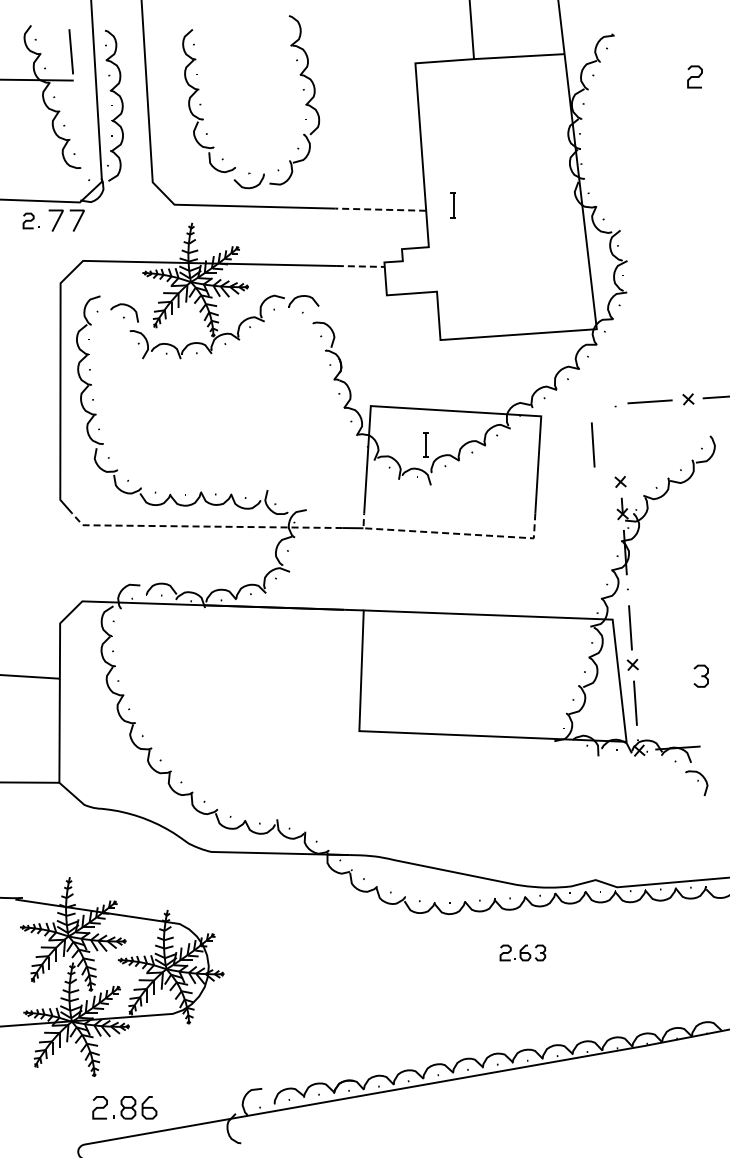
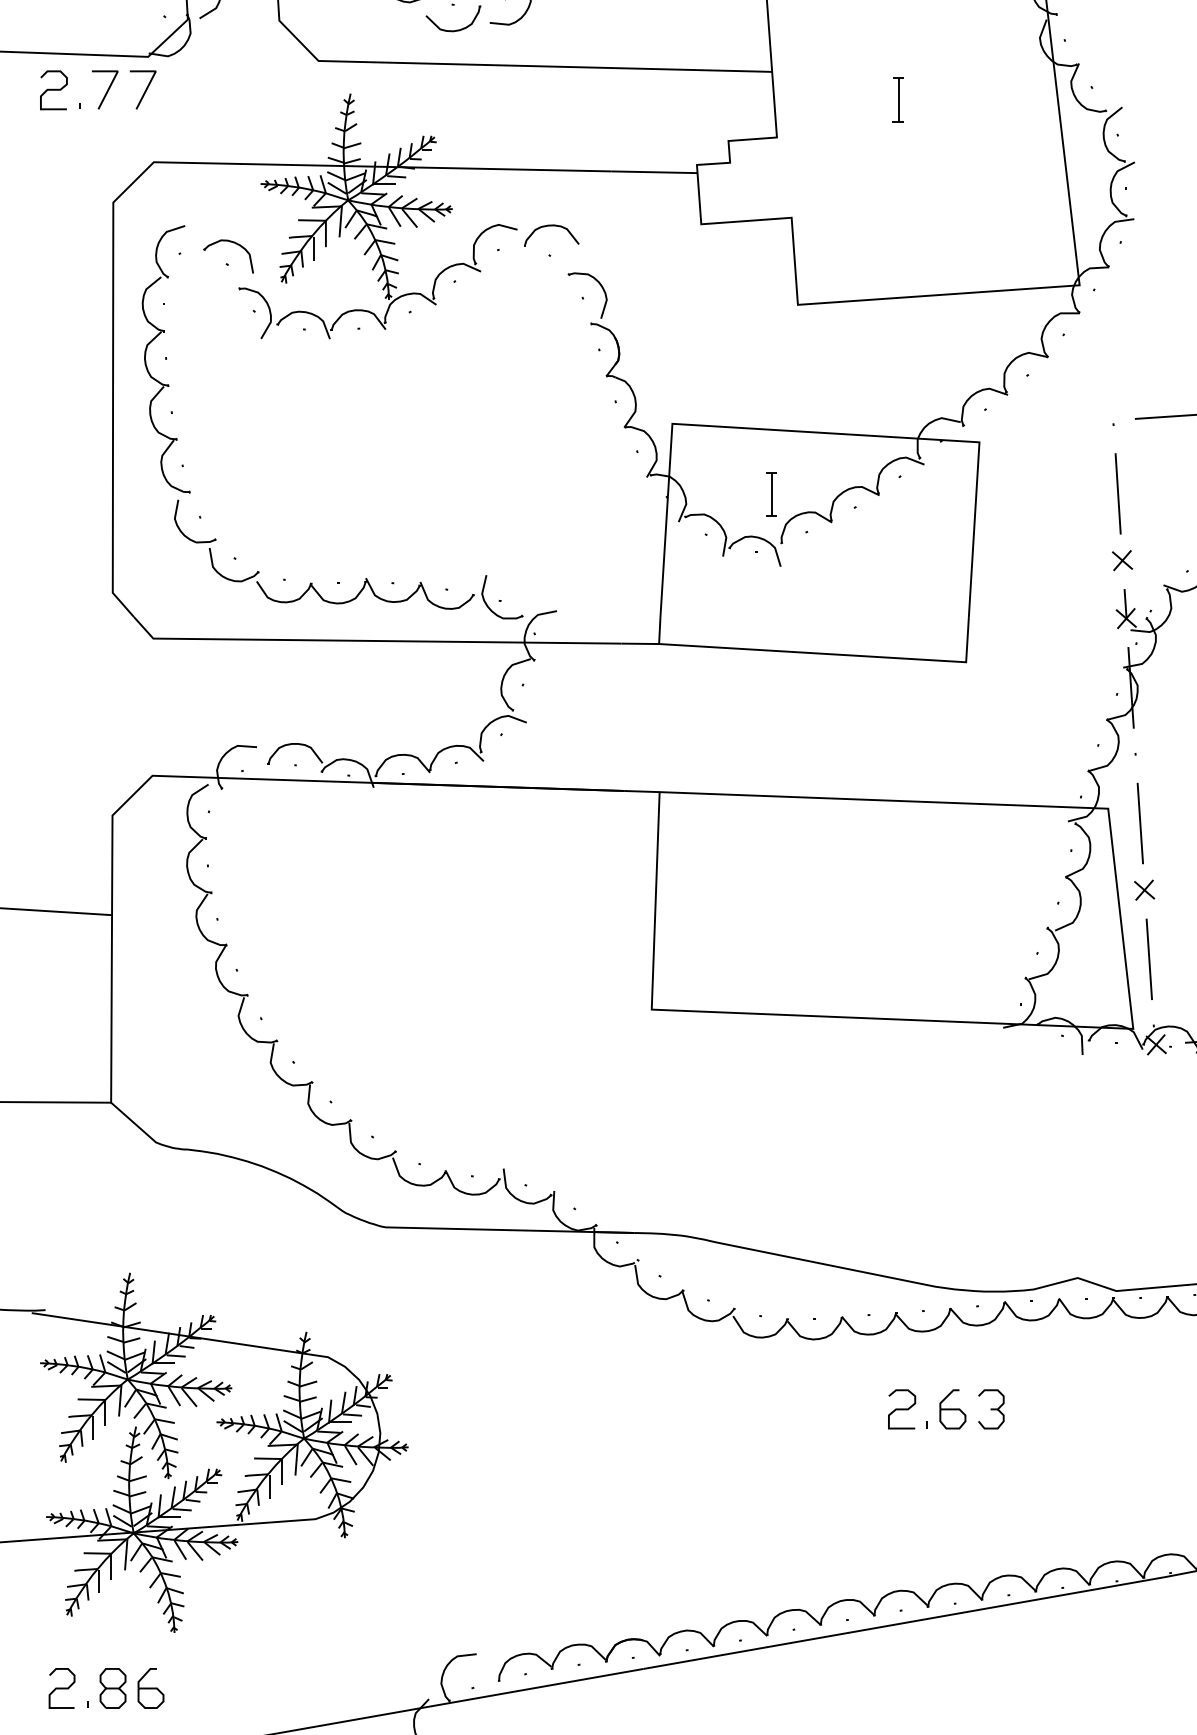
part: (452, 205) -> (897, 100), moved
line: (380, 209) -> (689, 69), dashed -> solid
part: (30, 220) -> (59, 89), size x1.43
line: (360, 266) -> (653, 172), dashed -> solid
line: (593, 444) -> (1118, 493), moved
line: (204, 526) -> (372, 640), dashed -> solid
line: (454, 533) -> (823, 653), dashed -> solid
part: (522, 952) -> (945, 1408), size x1.43
part: (124, 1107) -> (105, 1687), moved

